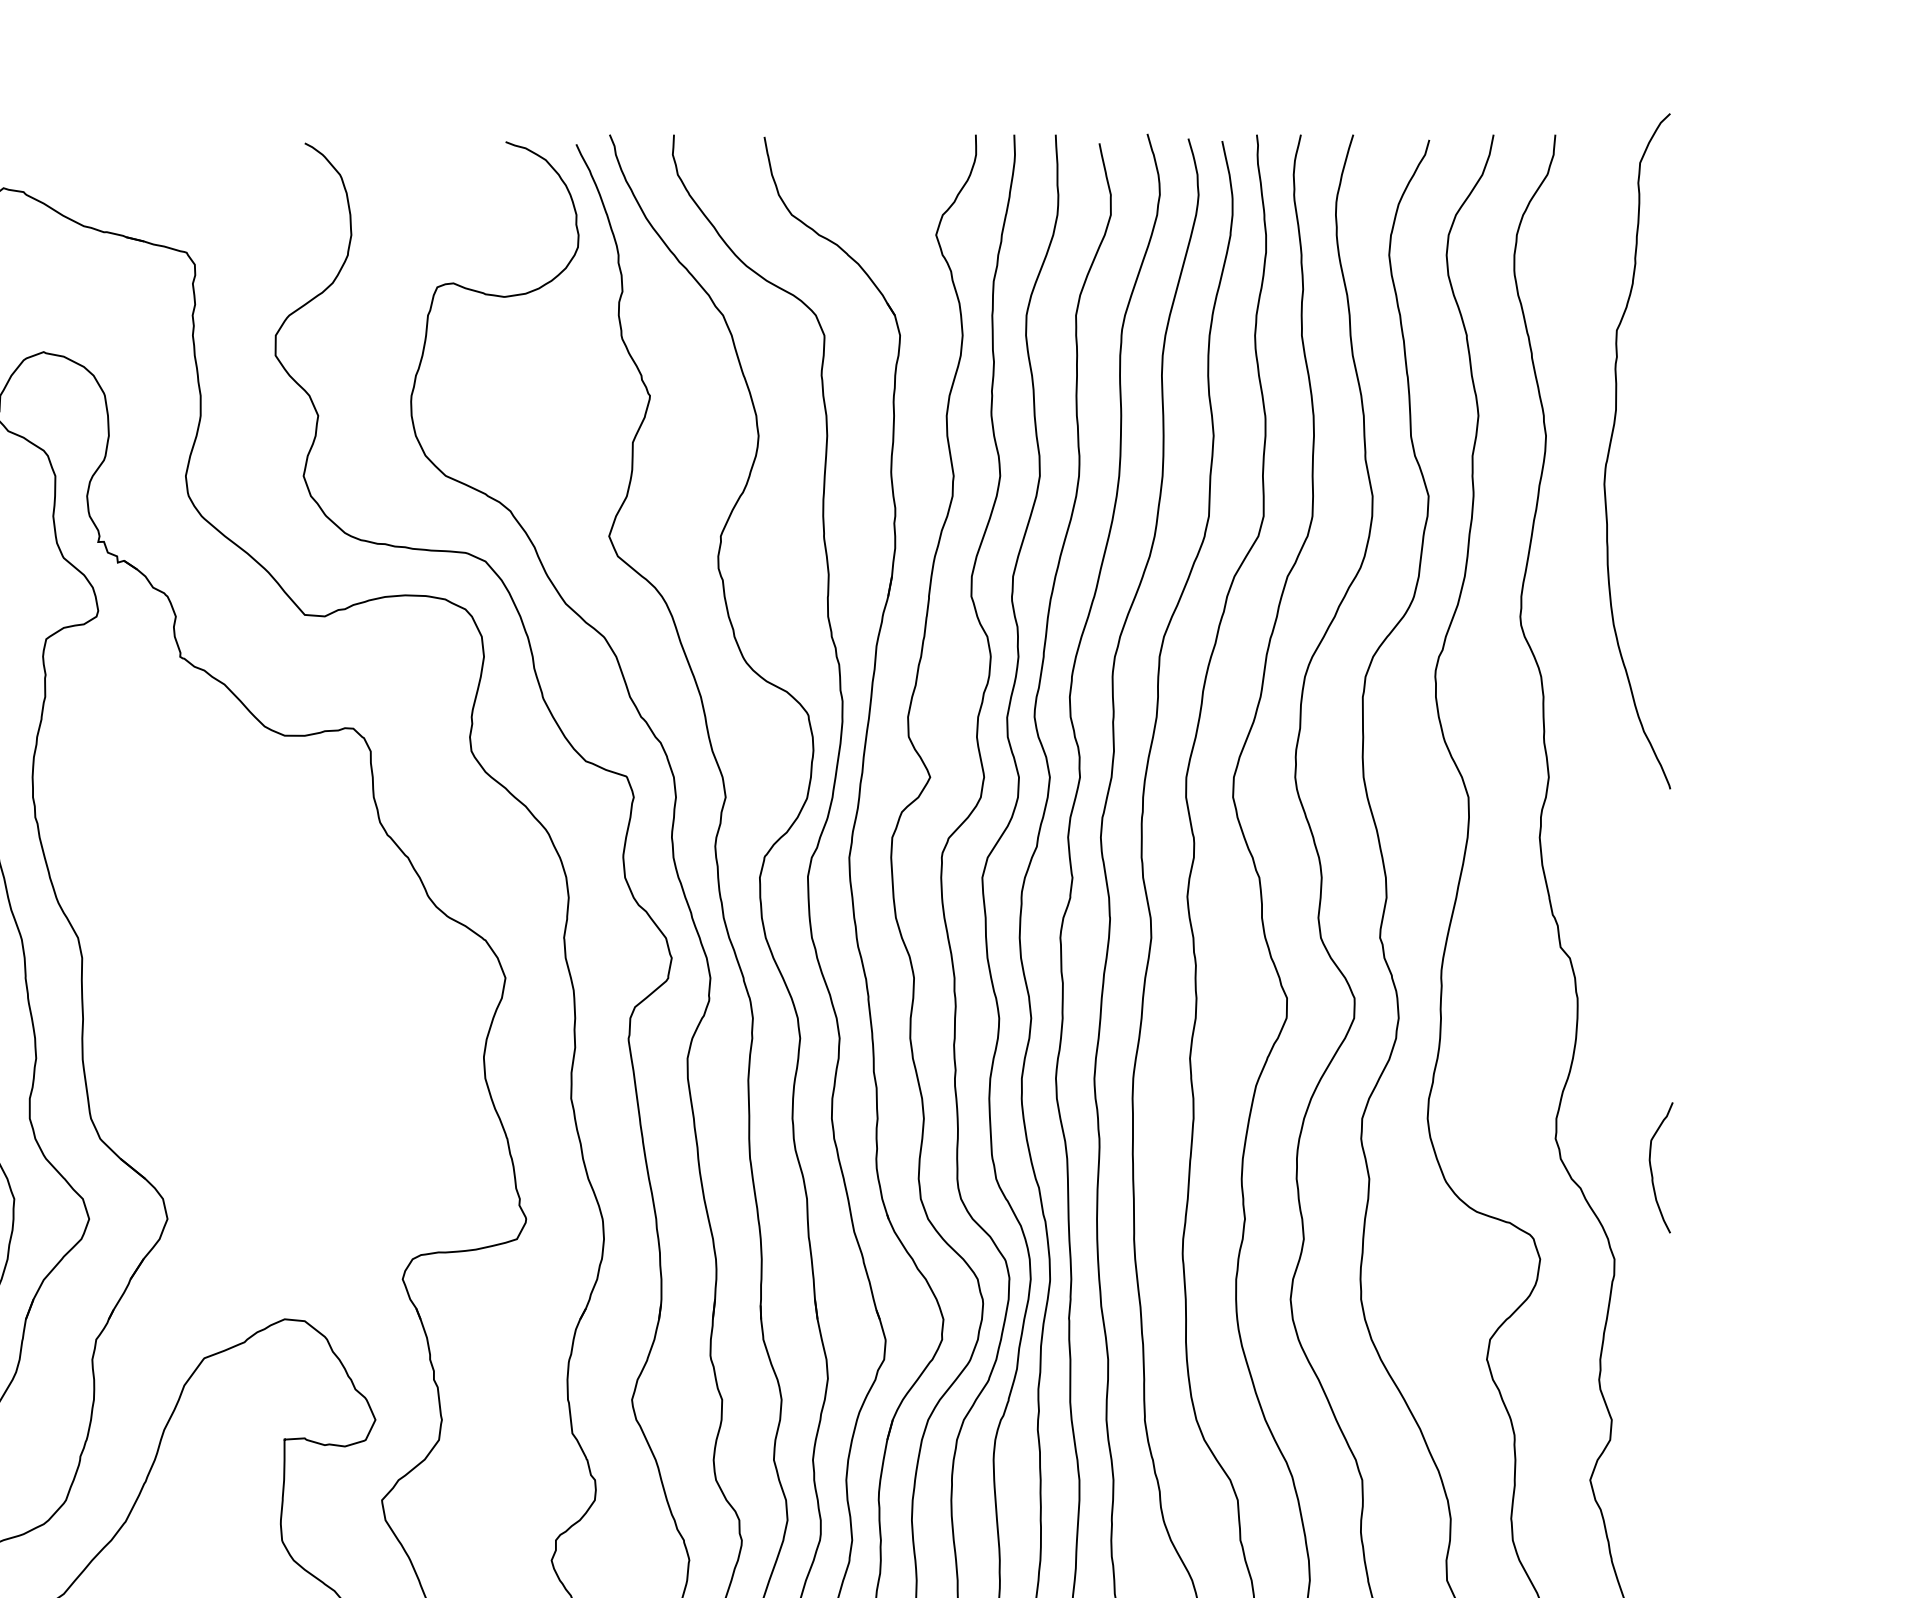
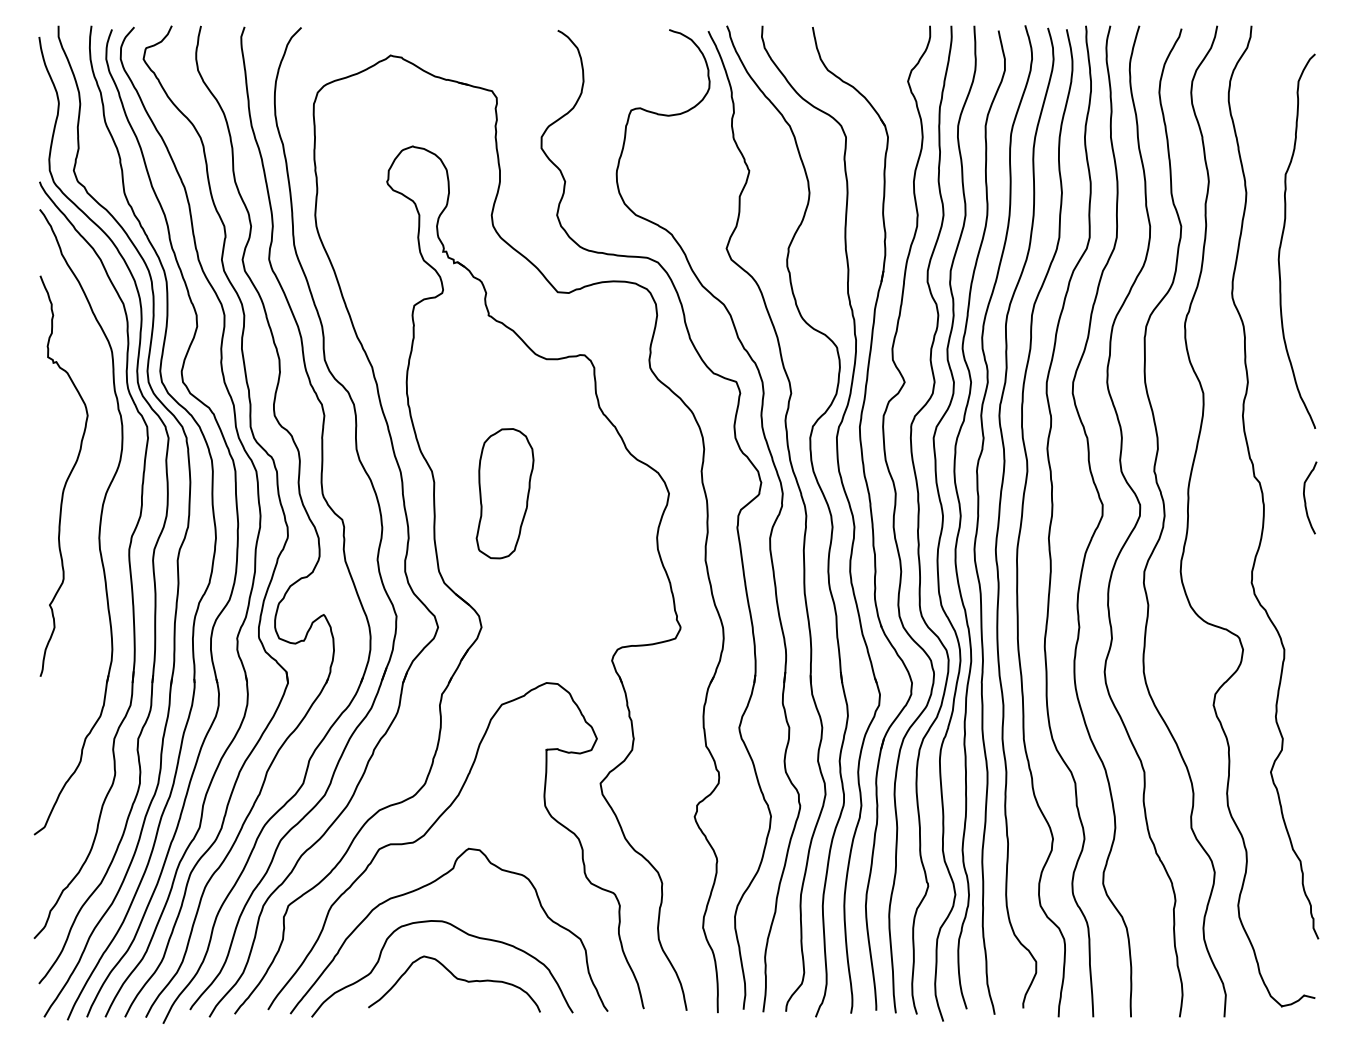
curve: (1612, 442) -> (1283, 236), moved
part: (208, 977) -> (504, 493), added
curve: (1652, 1167) -> (1305, 497), moved

